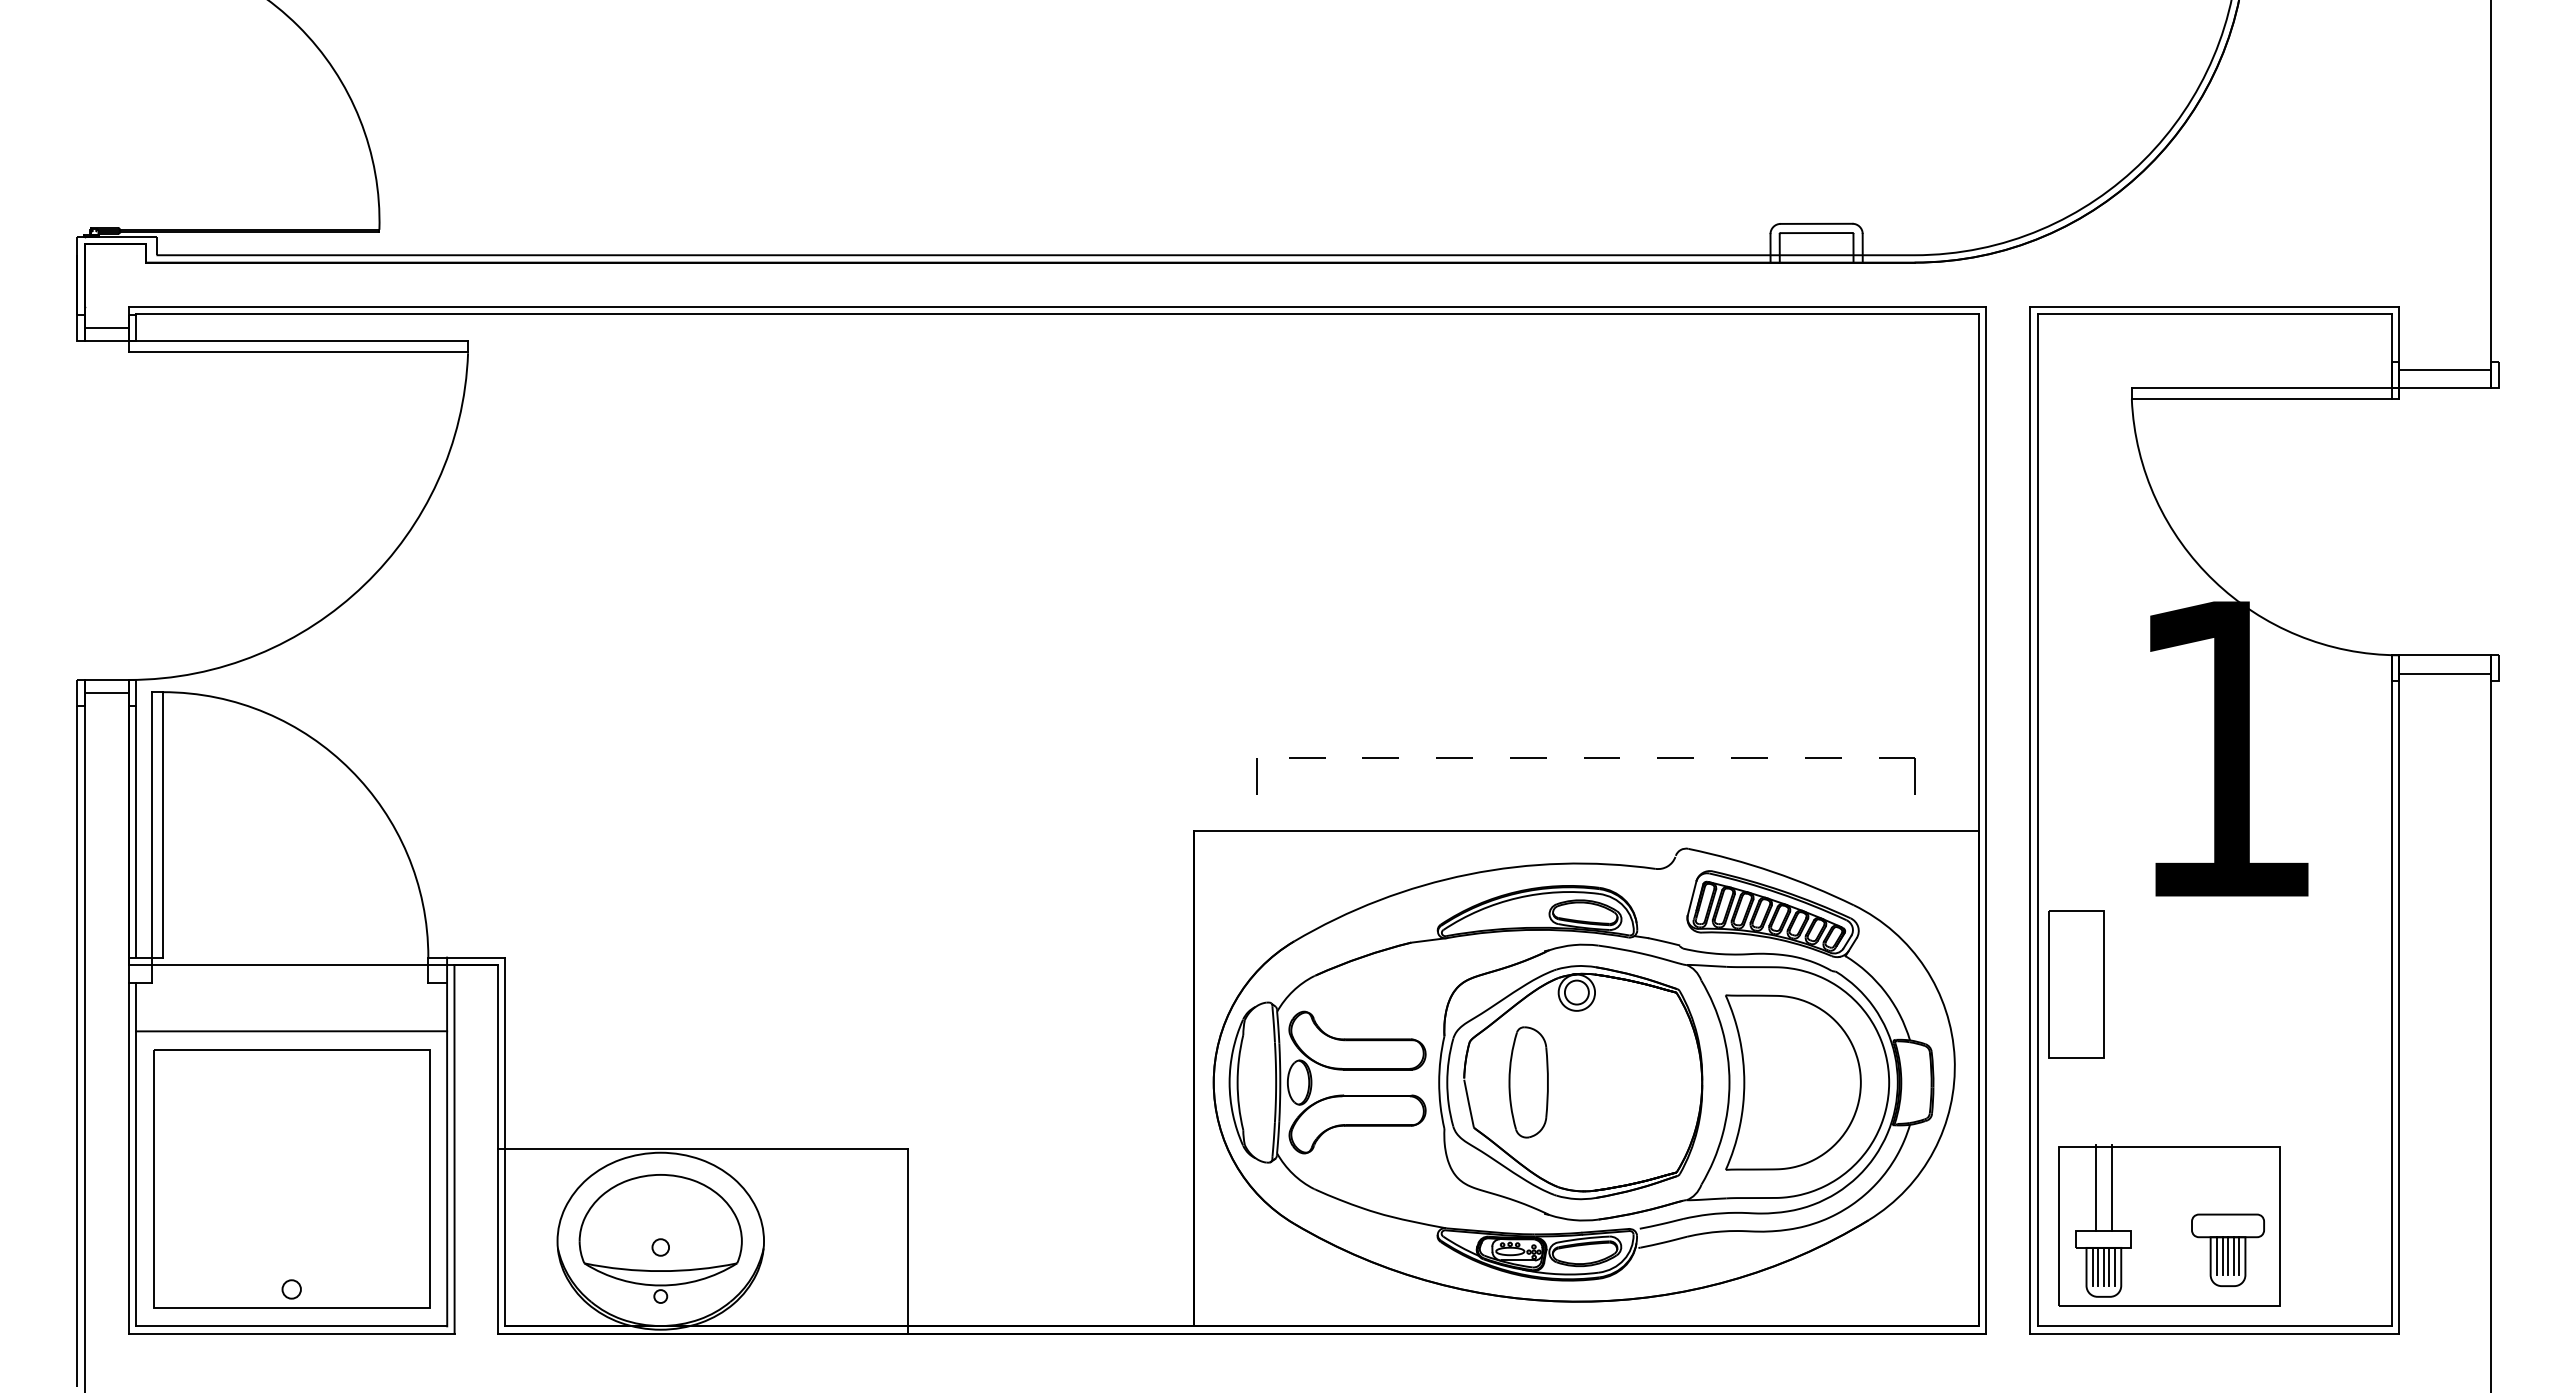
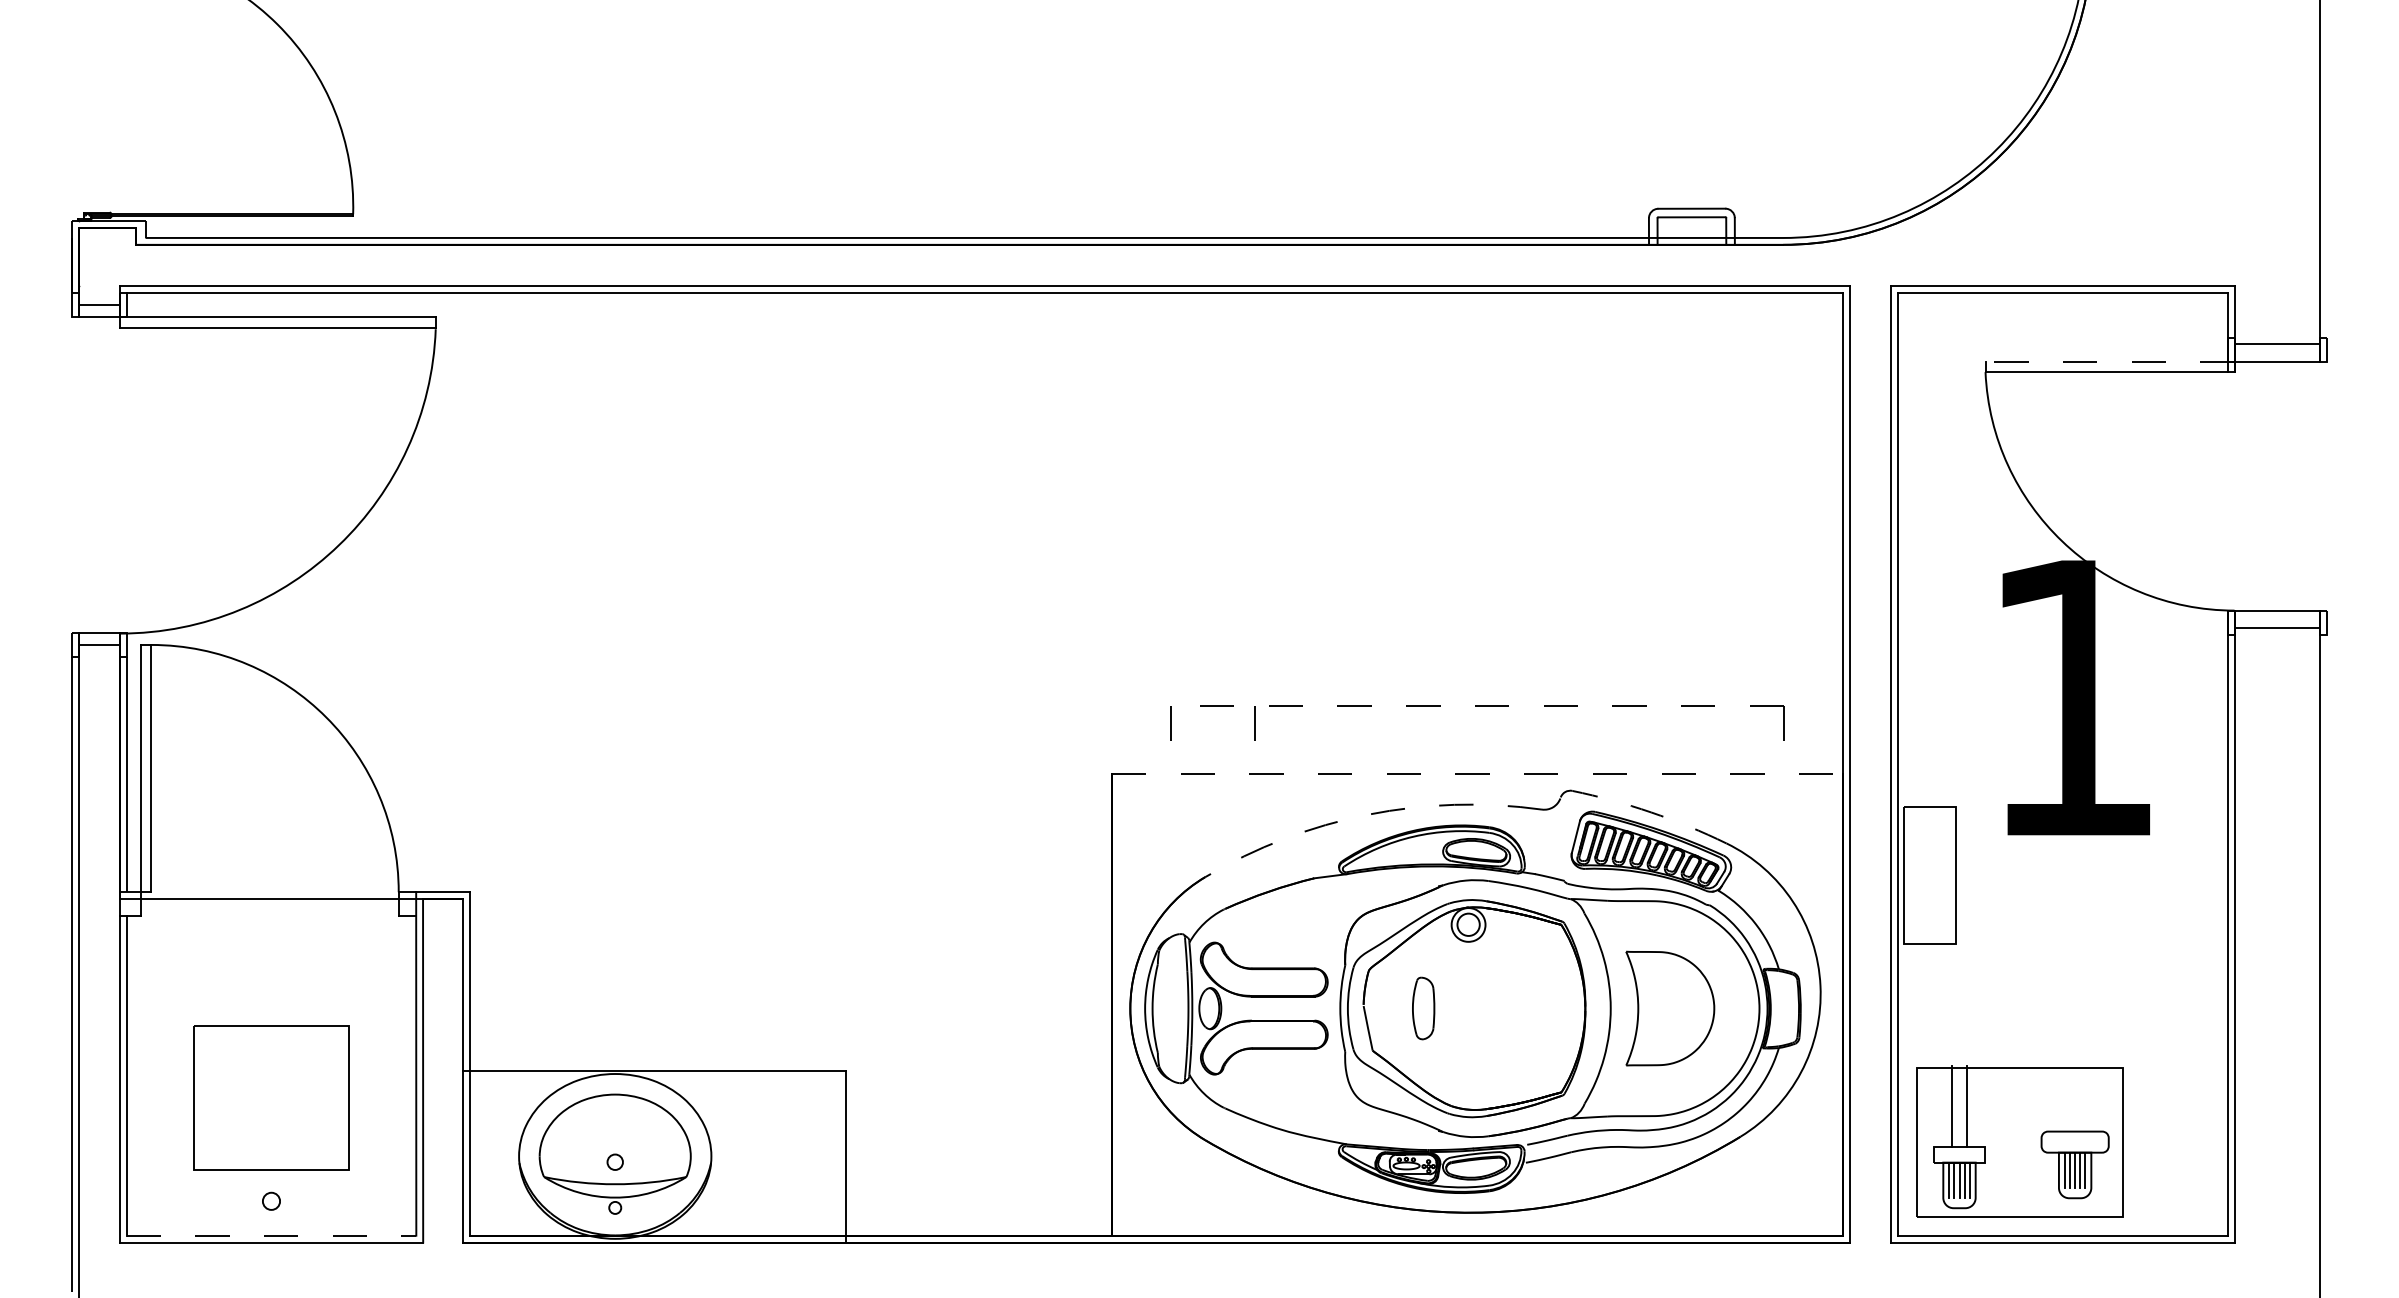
line: (2265, 387) -> (2110, 361), solid -> dashed
line: (1346, 776) -> (1253, 723), added
line: (1586, 831) -> (1477, 774), solid -> dashed
arc: (1772, 871) -> (1650, 812), solid -> dashed
arc: (1468, 874) -> (1367, 814), solid -> dashed
part: (2076, 984) -> (1930, 875), moved
line: (291, 1031) -> (271, 961), removed
part: (1528, 1082) -> (1423, 1008), size x0.6
part: (1793, 1082) -> (1670, 1008), size x0.7
part: (291, 1178) -> (271, 1097), size x0.6
line: (292, 1326) -> (272, 1235), solid -> dashed

